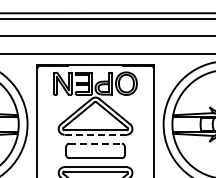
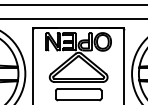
line: (96, 134) -> (79, 81), dashed -> solid
line: (96, 143) -> (79, 88), dashed -> solid

